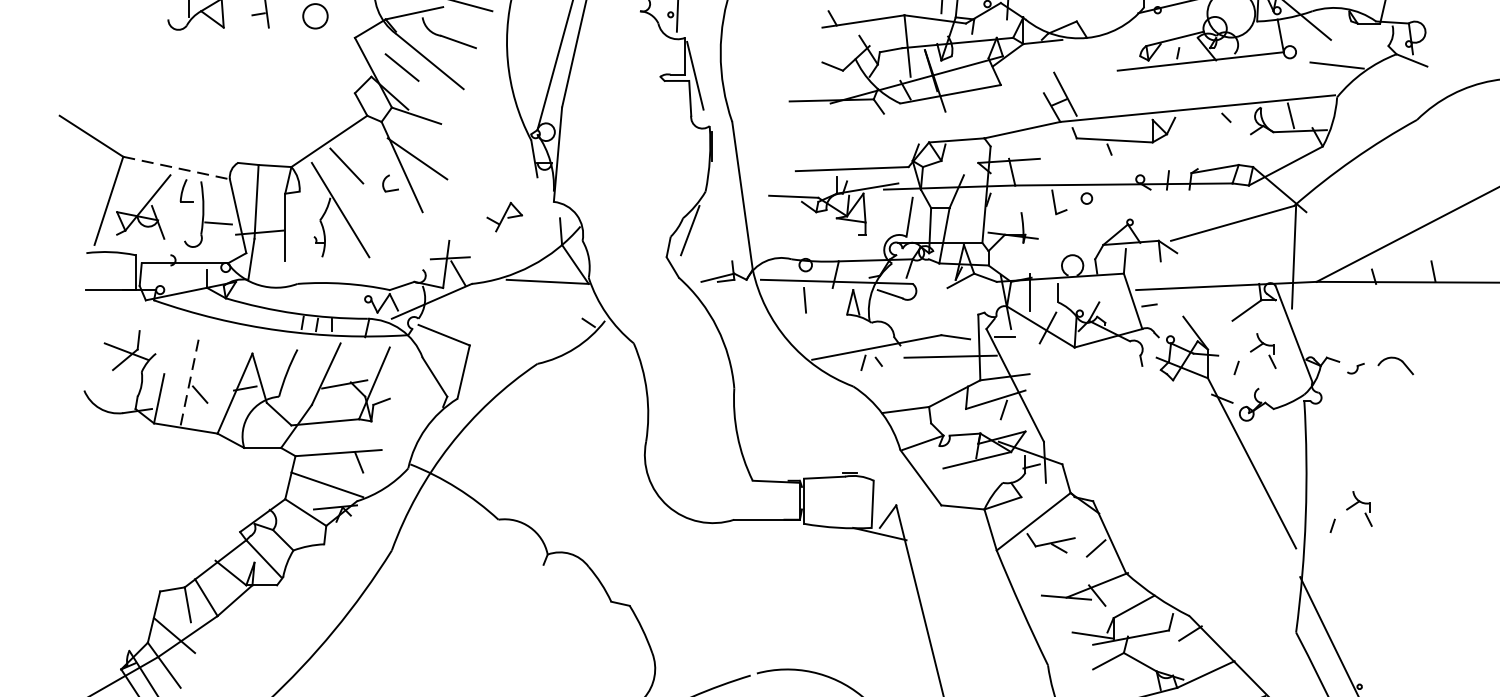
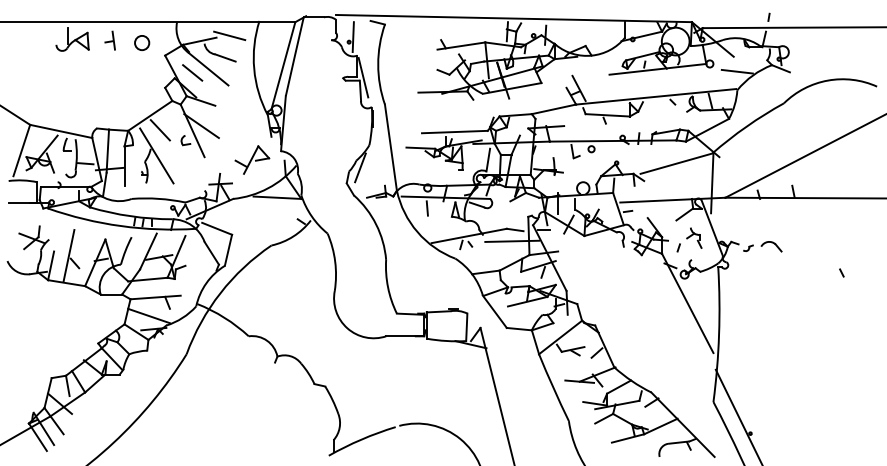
line: (177, 168) -> (61, 131), dashed -> solid
part: (504, 216) -> (252, 159), size x1.67
line: (190, 380) -> (69, 255), dashed -> solid
part: (1351, 511) -> (745, 331), removed

